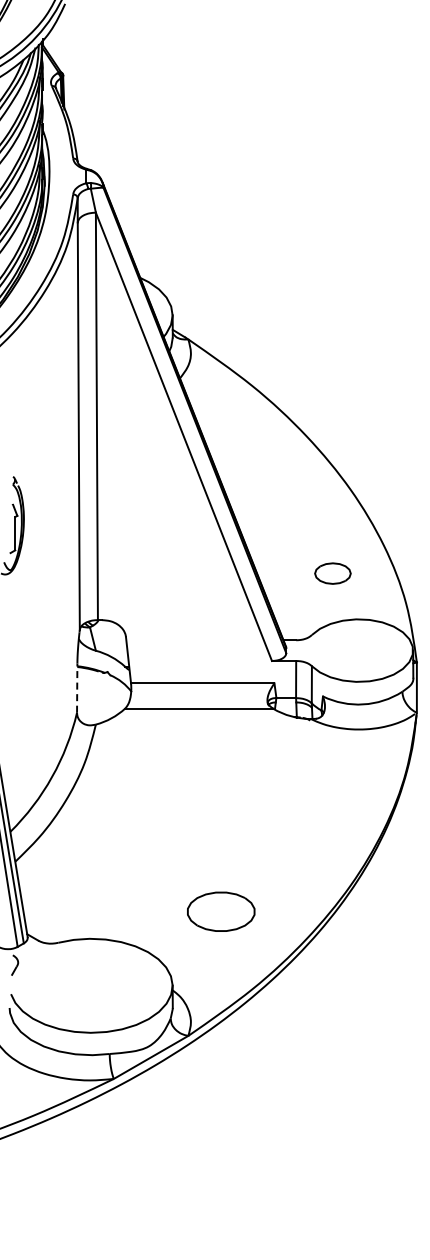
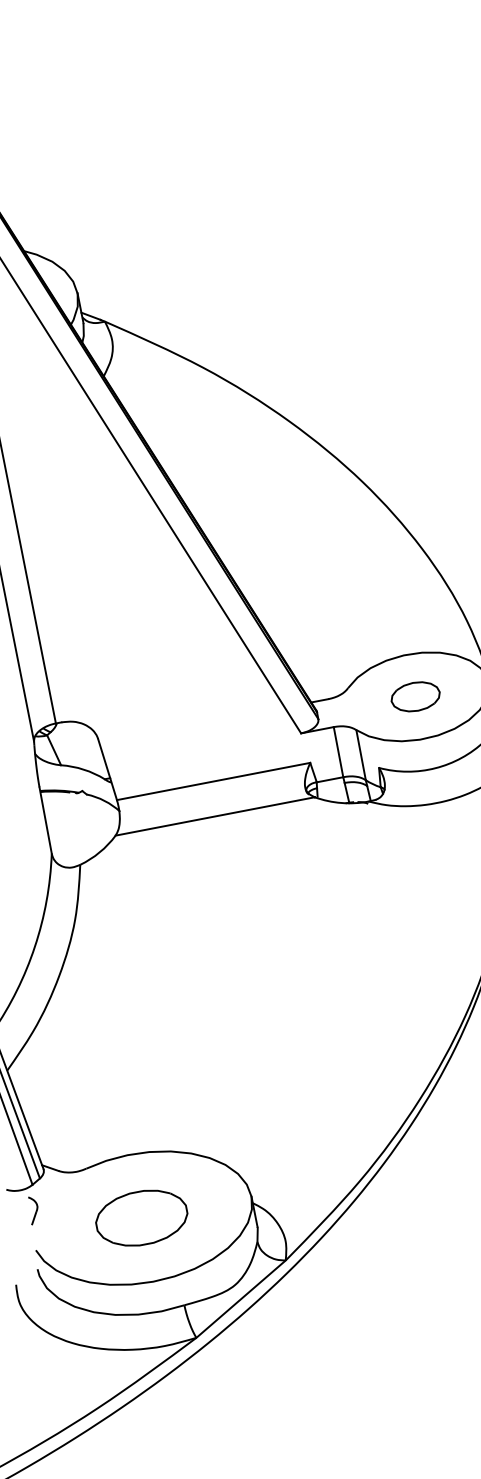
part: (332, 573) -> (415, 696), moved
line: (77, 688) -> (46, 820), dashed -> solid
part: (221, 911) -> (142, 1217), moved

